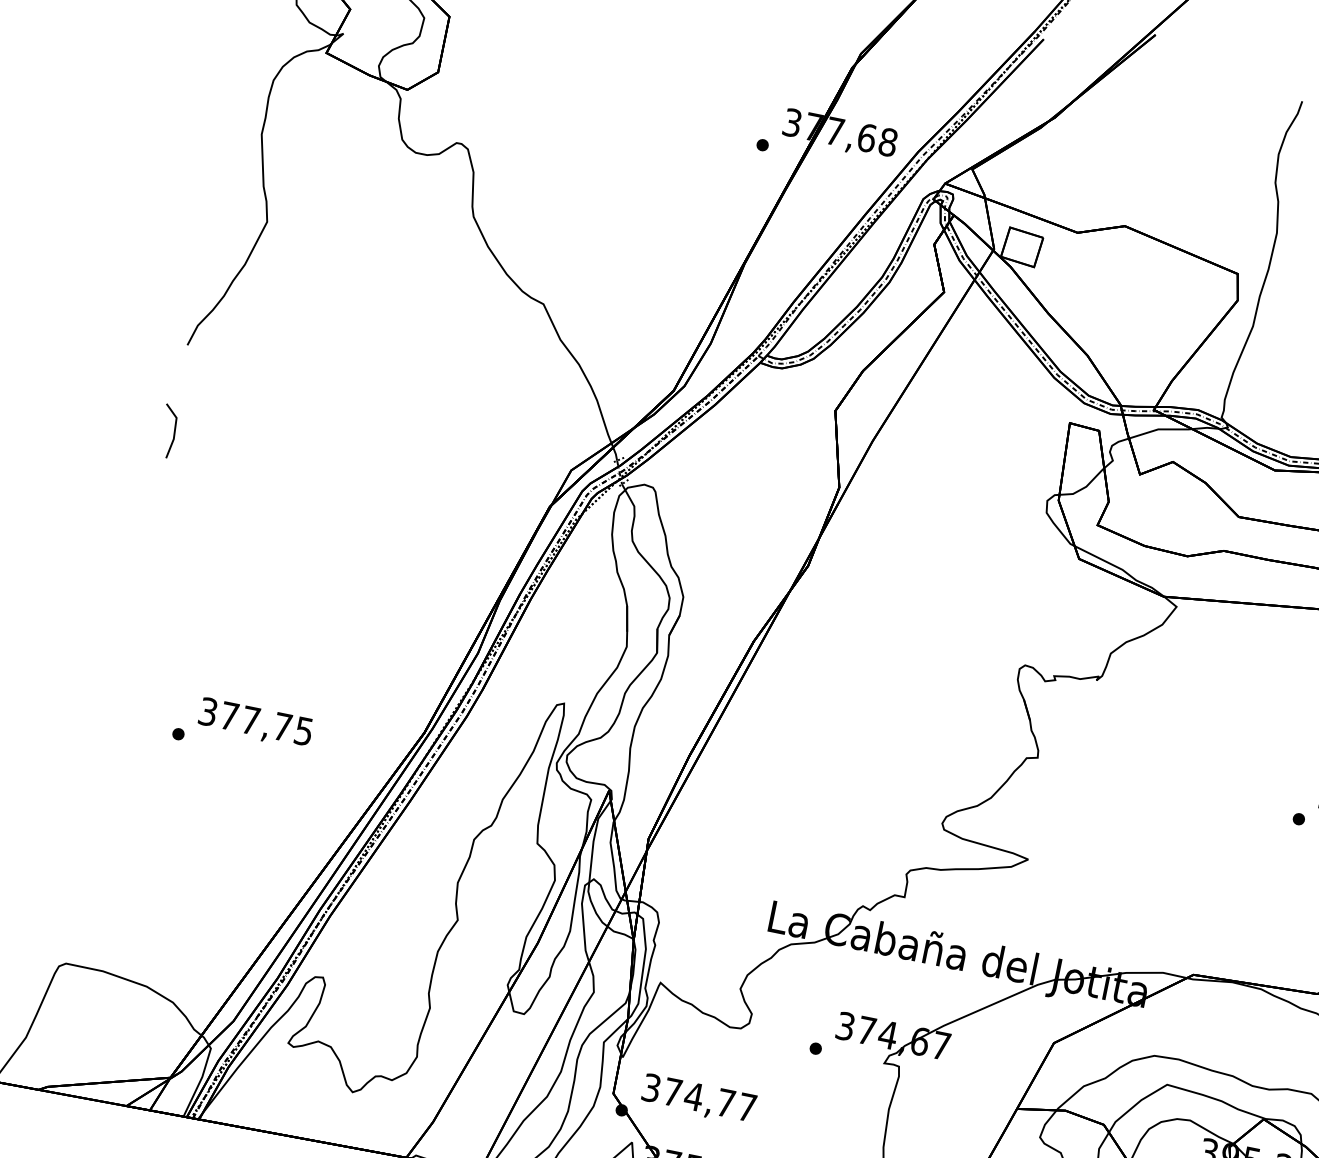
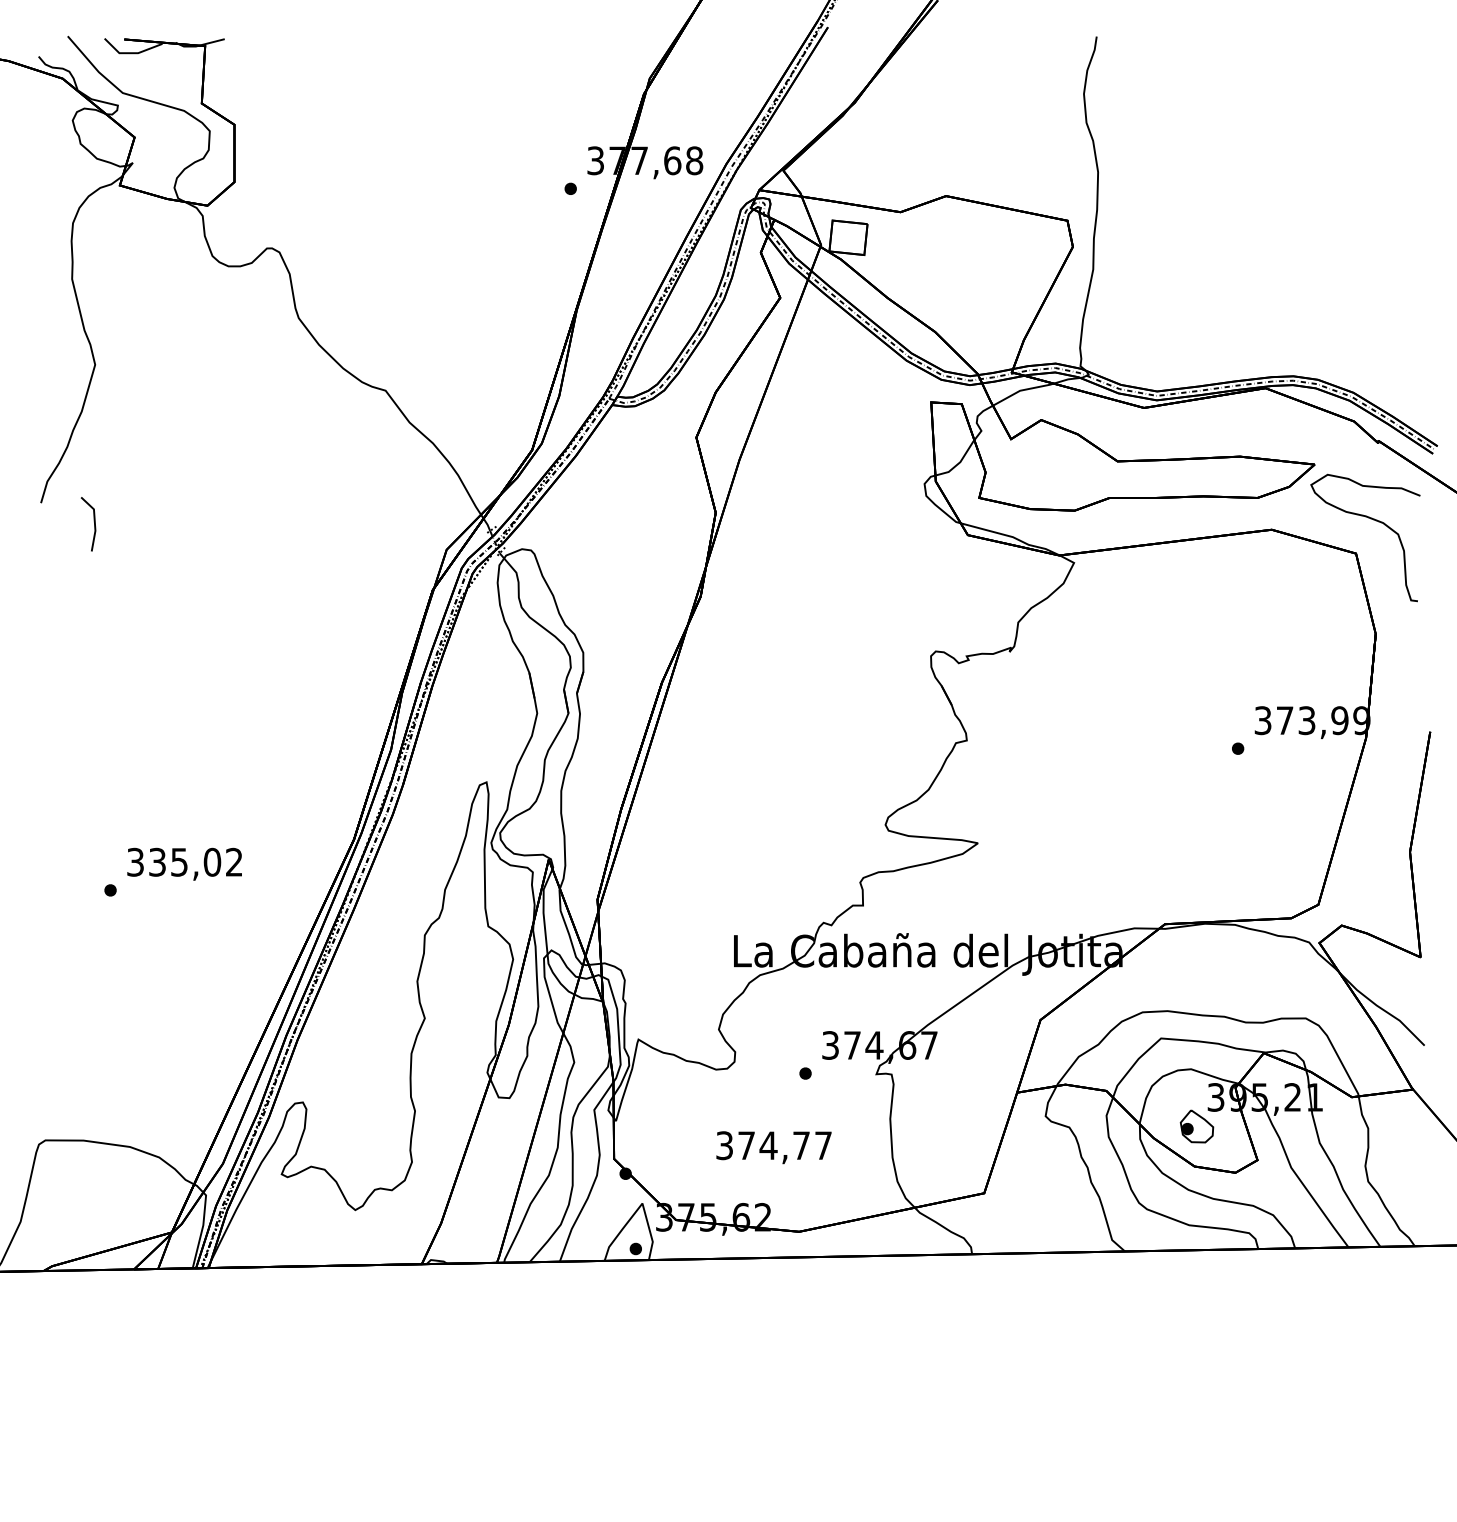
line: (173, 429) -> (93, 521), moved
text: (266, 722) -> (195, 861), 377,75 -> 335,02
text: (698, 1099) -> (773, 1147), moved

